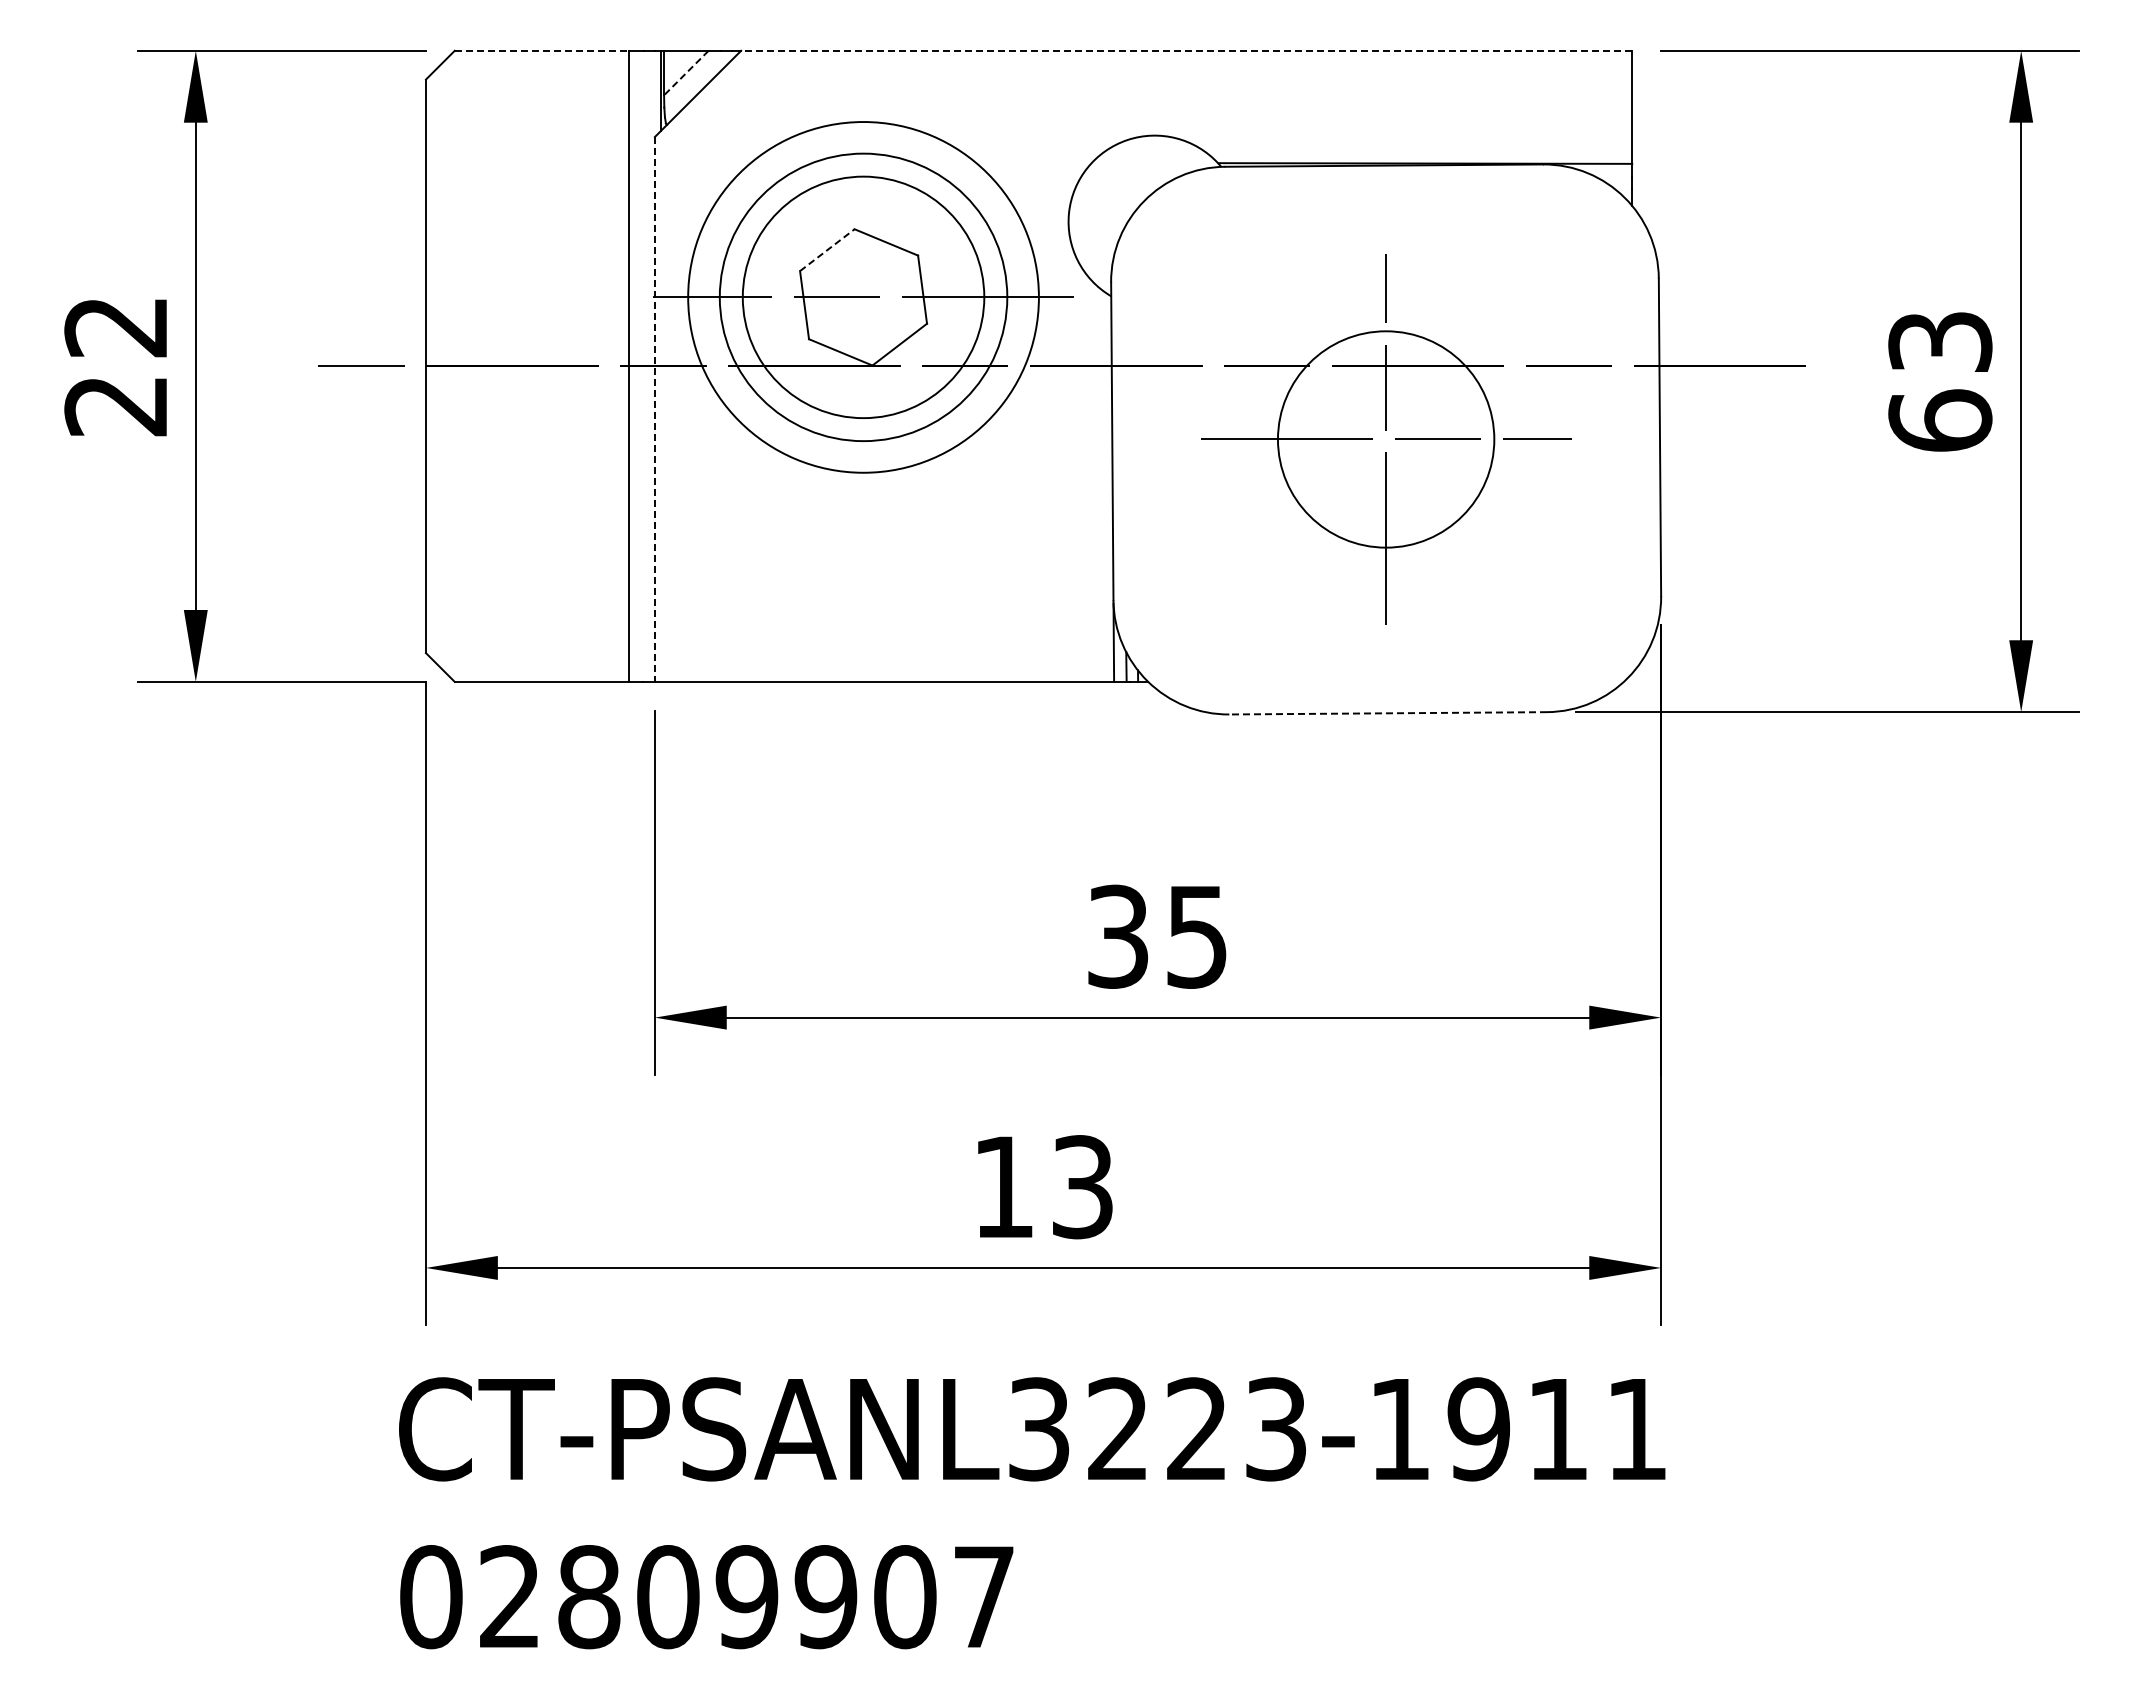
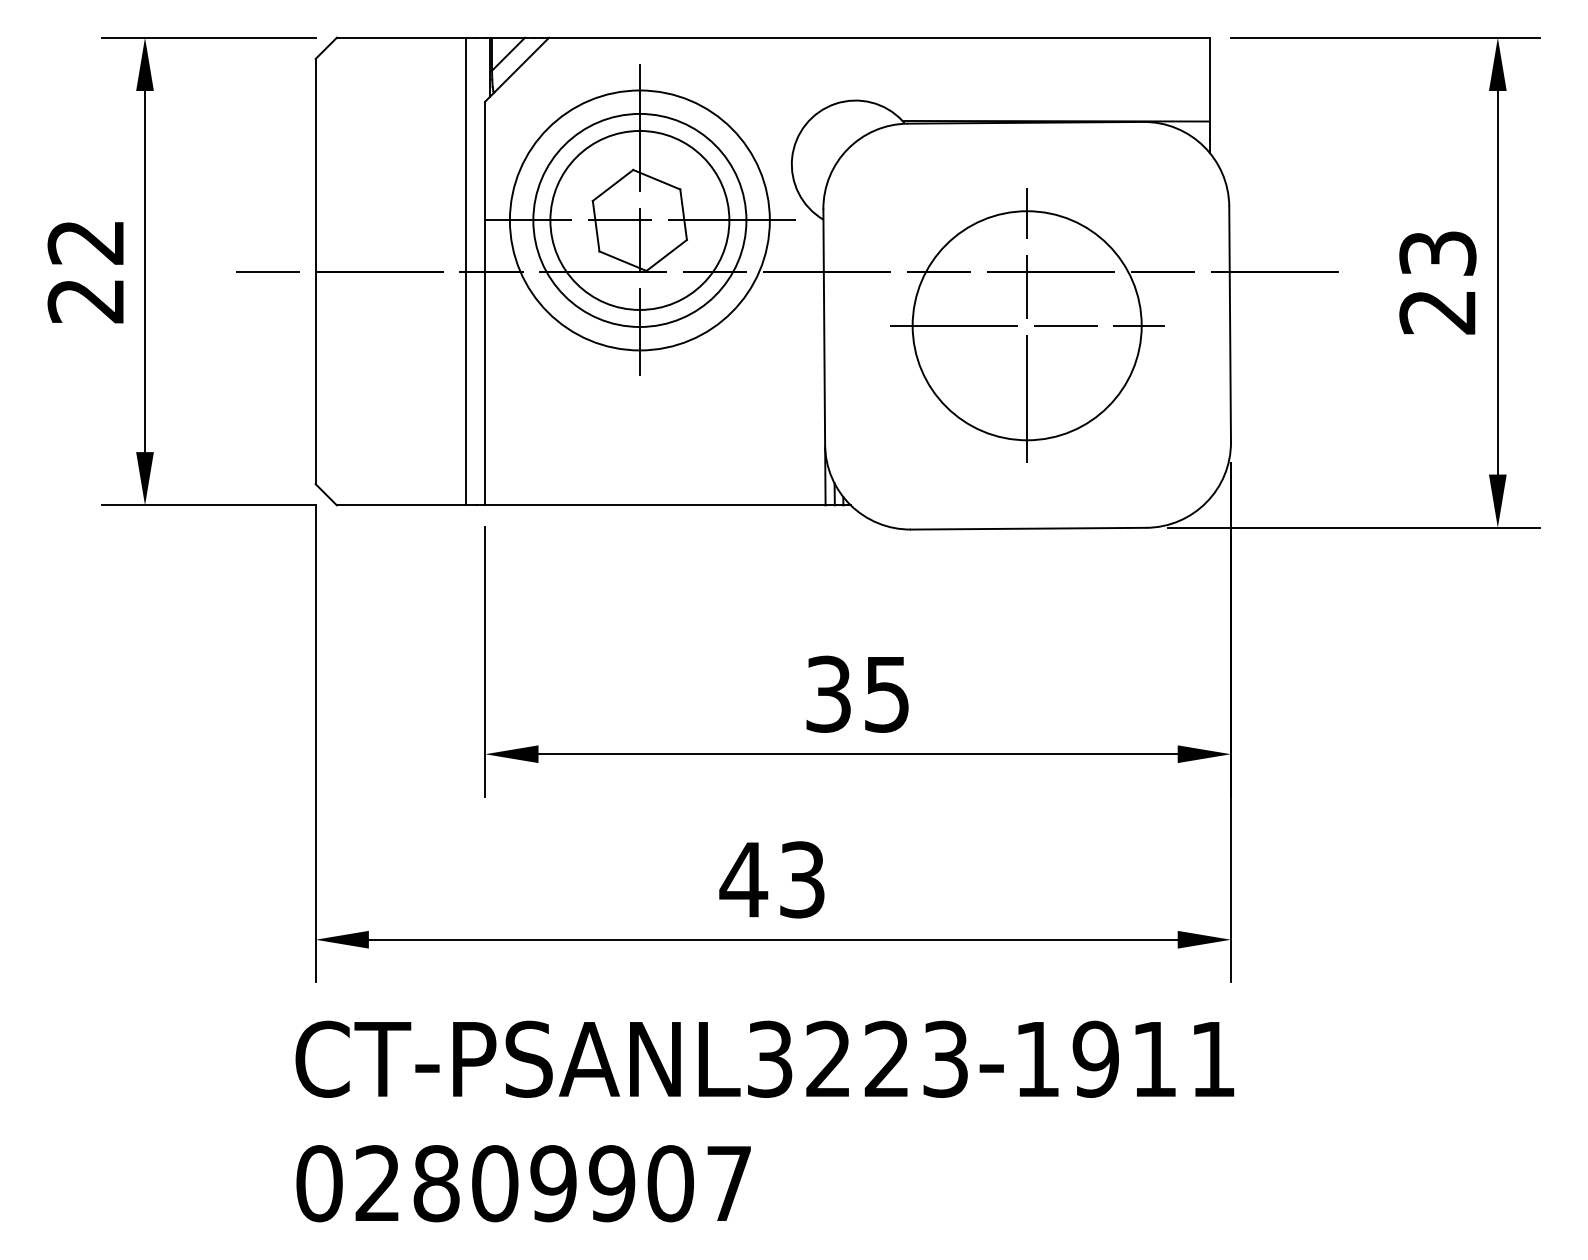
line: (542, 50) -> (401, 37), dashed -> solid
line: (1186, 50) -> (879, 37), dashed -> solid
line: (686, 73) -> (508, 54), dashed -> solid
line: (827, 249) -> (613, 184), dashed -> solid
line: (863, 296) -> (639, 219), added
line: (654, 409) -> (484, 303), dashed -> solid
text: (1940, 420) -> (1438, 311), 63 -> 23
circle: (1385, 439) -> (1026, 325), size x1.43
line: (1388, 713) -> (1028, 528), dashed -> solid
text: (1003, 1186) -> (743, 879), 13 -> 43

